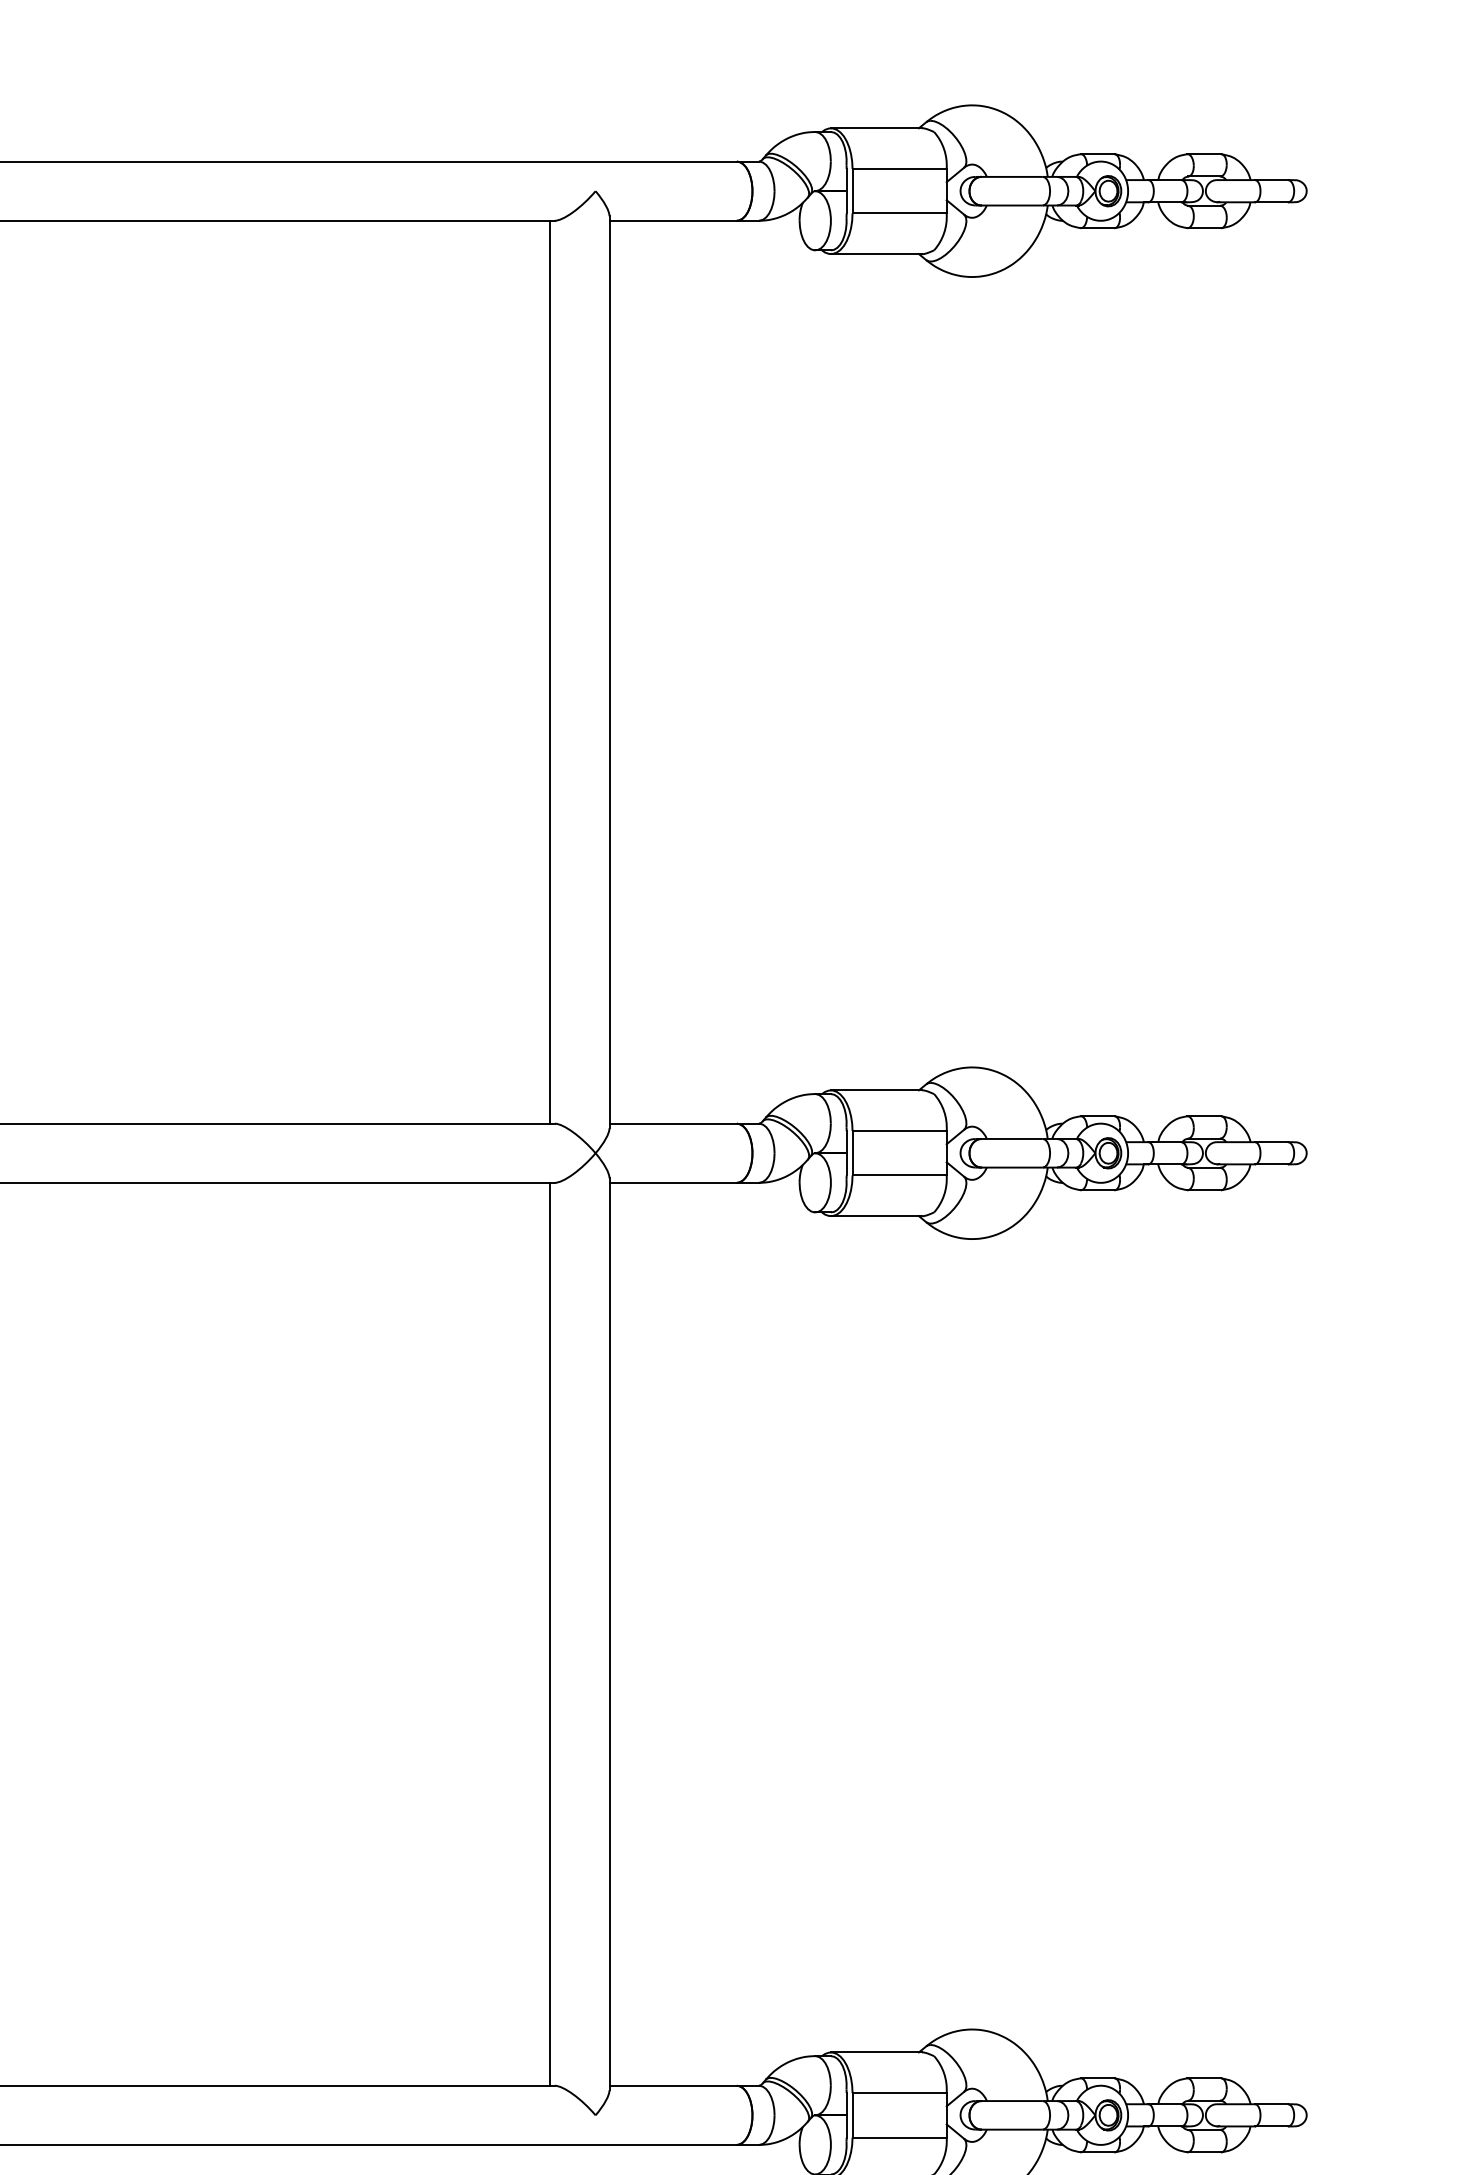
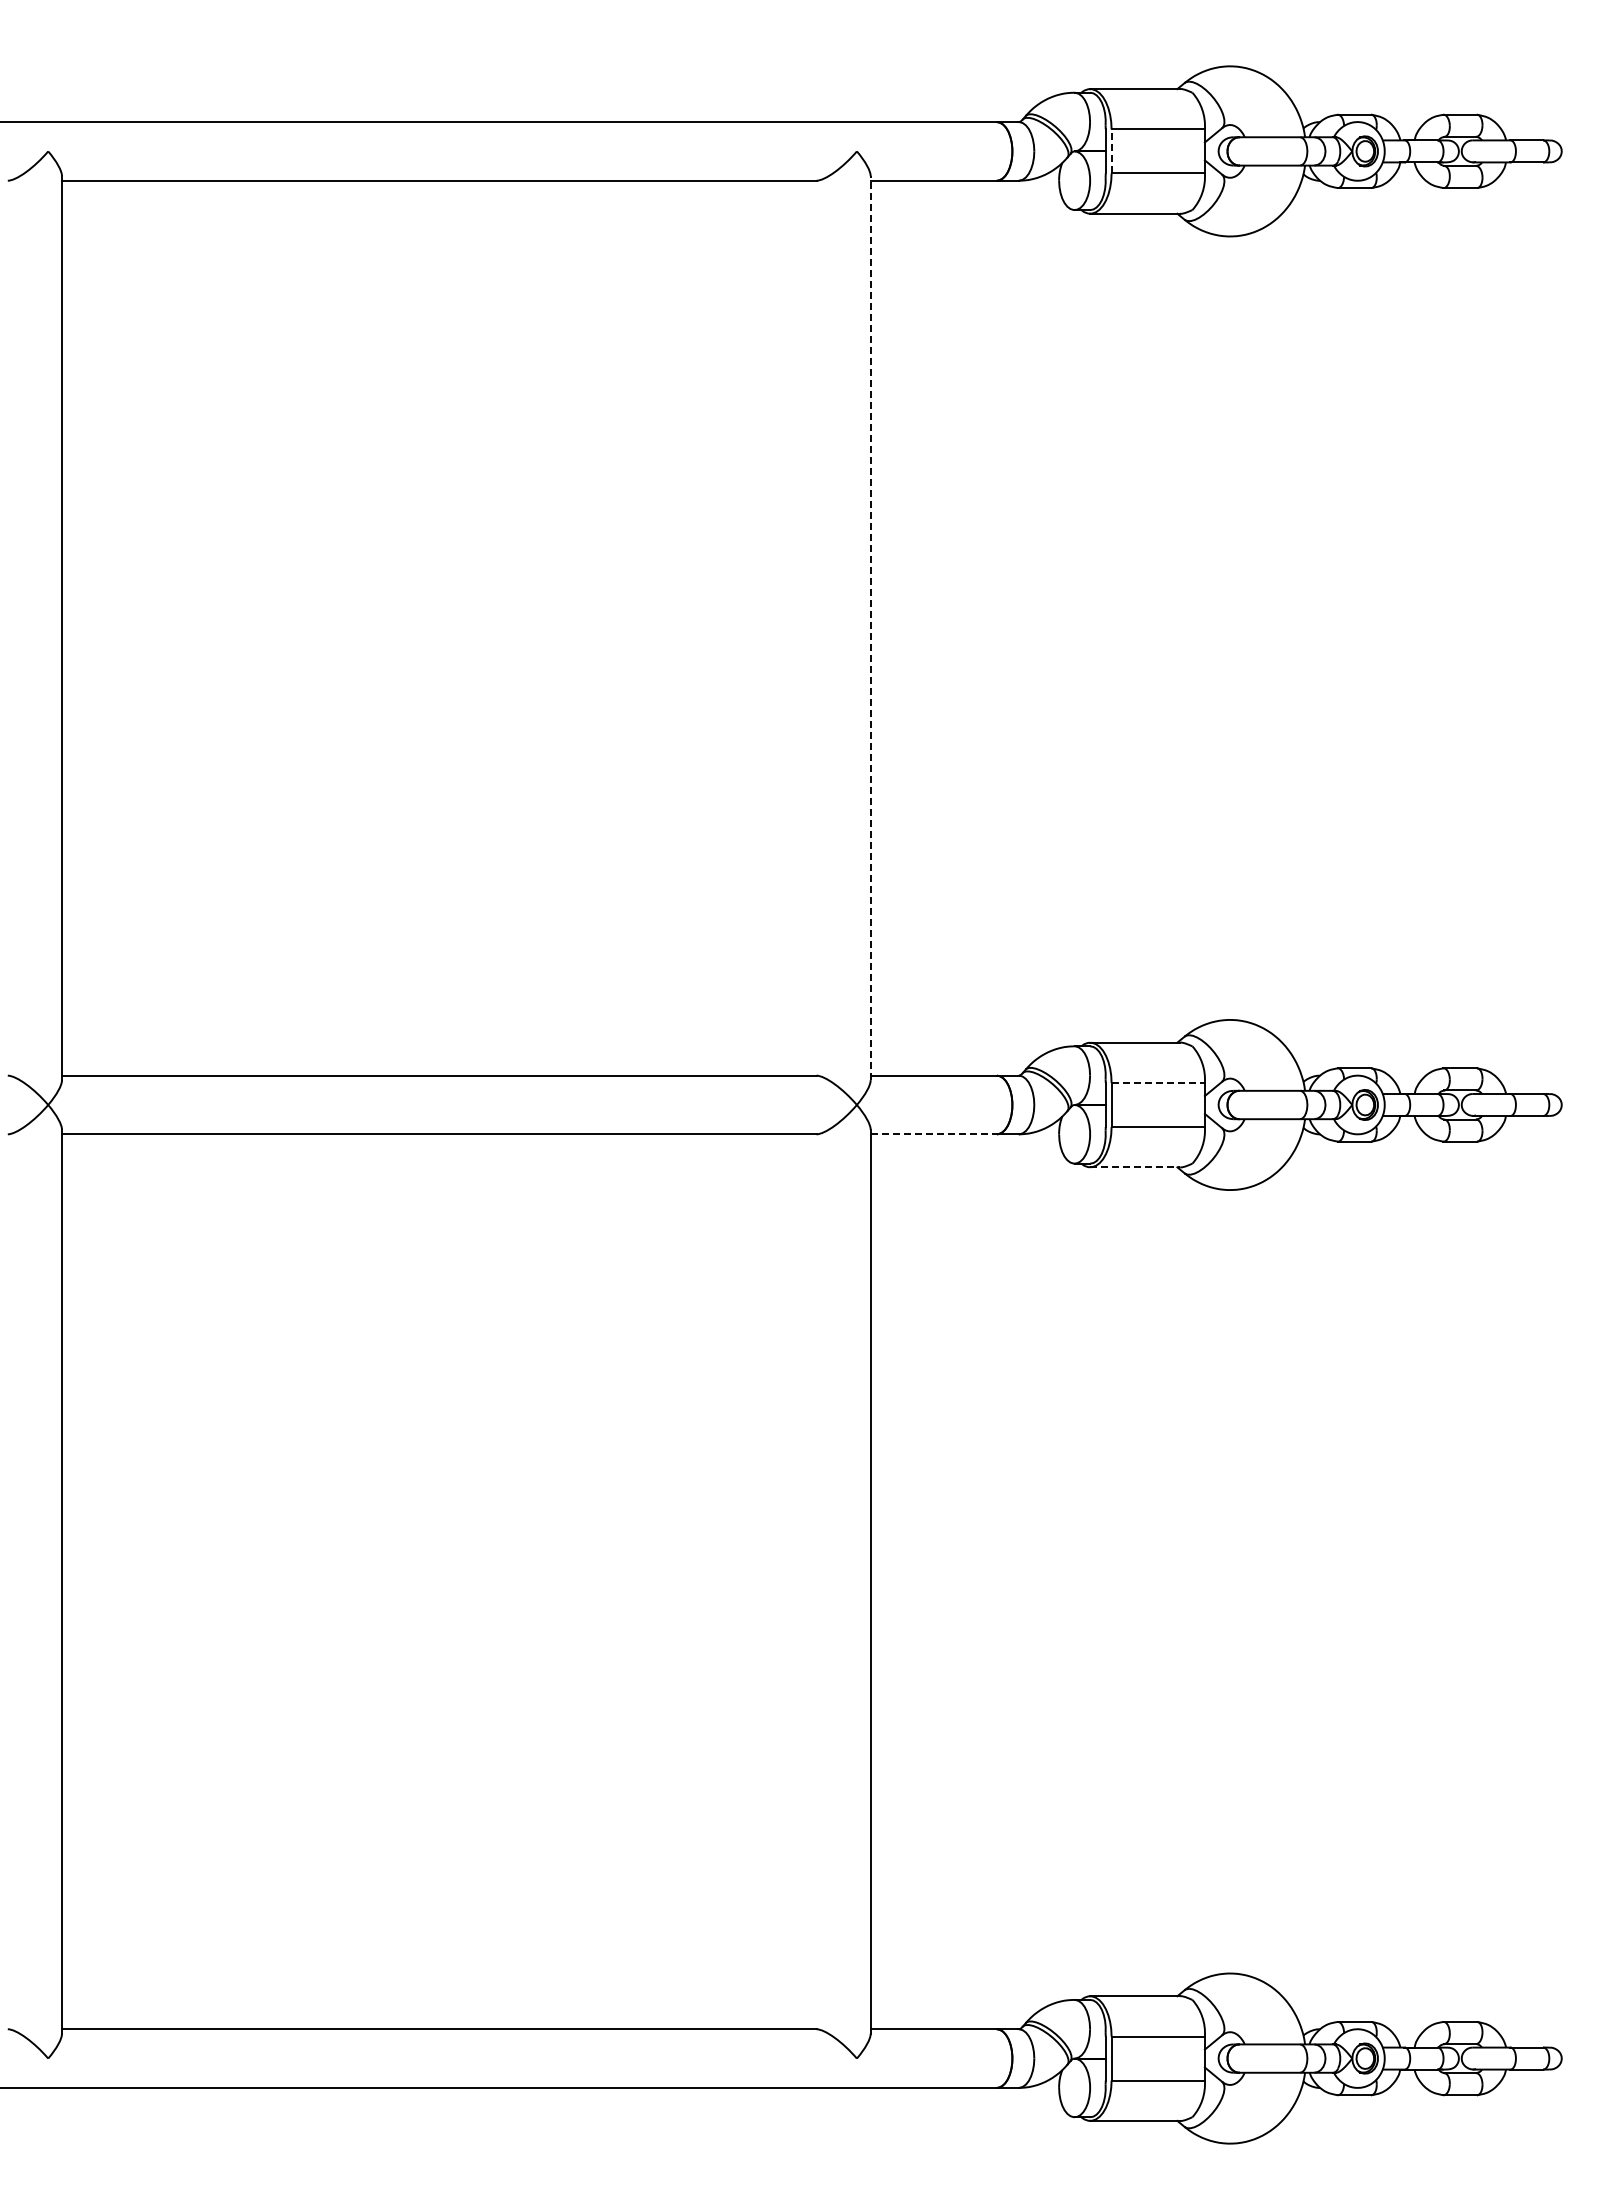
line: (852, 190) -> (1111, 150), solid -> dashed
line: (550, 671) -> (812, 627), removed
line: (609, 672) -> (870, 628), solid -> dashed
line: (899, 1131) -> (1158, 1083), solid -> dashed
line: (673, 1183) -> (934, 1134), solid -> dashed
line: (876, 1216) -> (1135, 1167), solid -> dashed
line: (550, 1634) -> (812, 1581), removed

